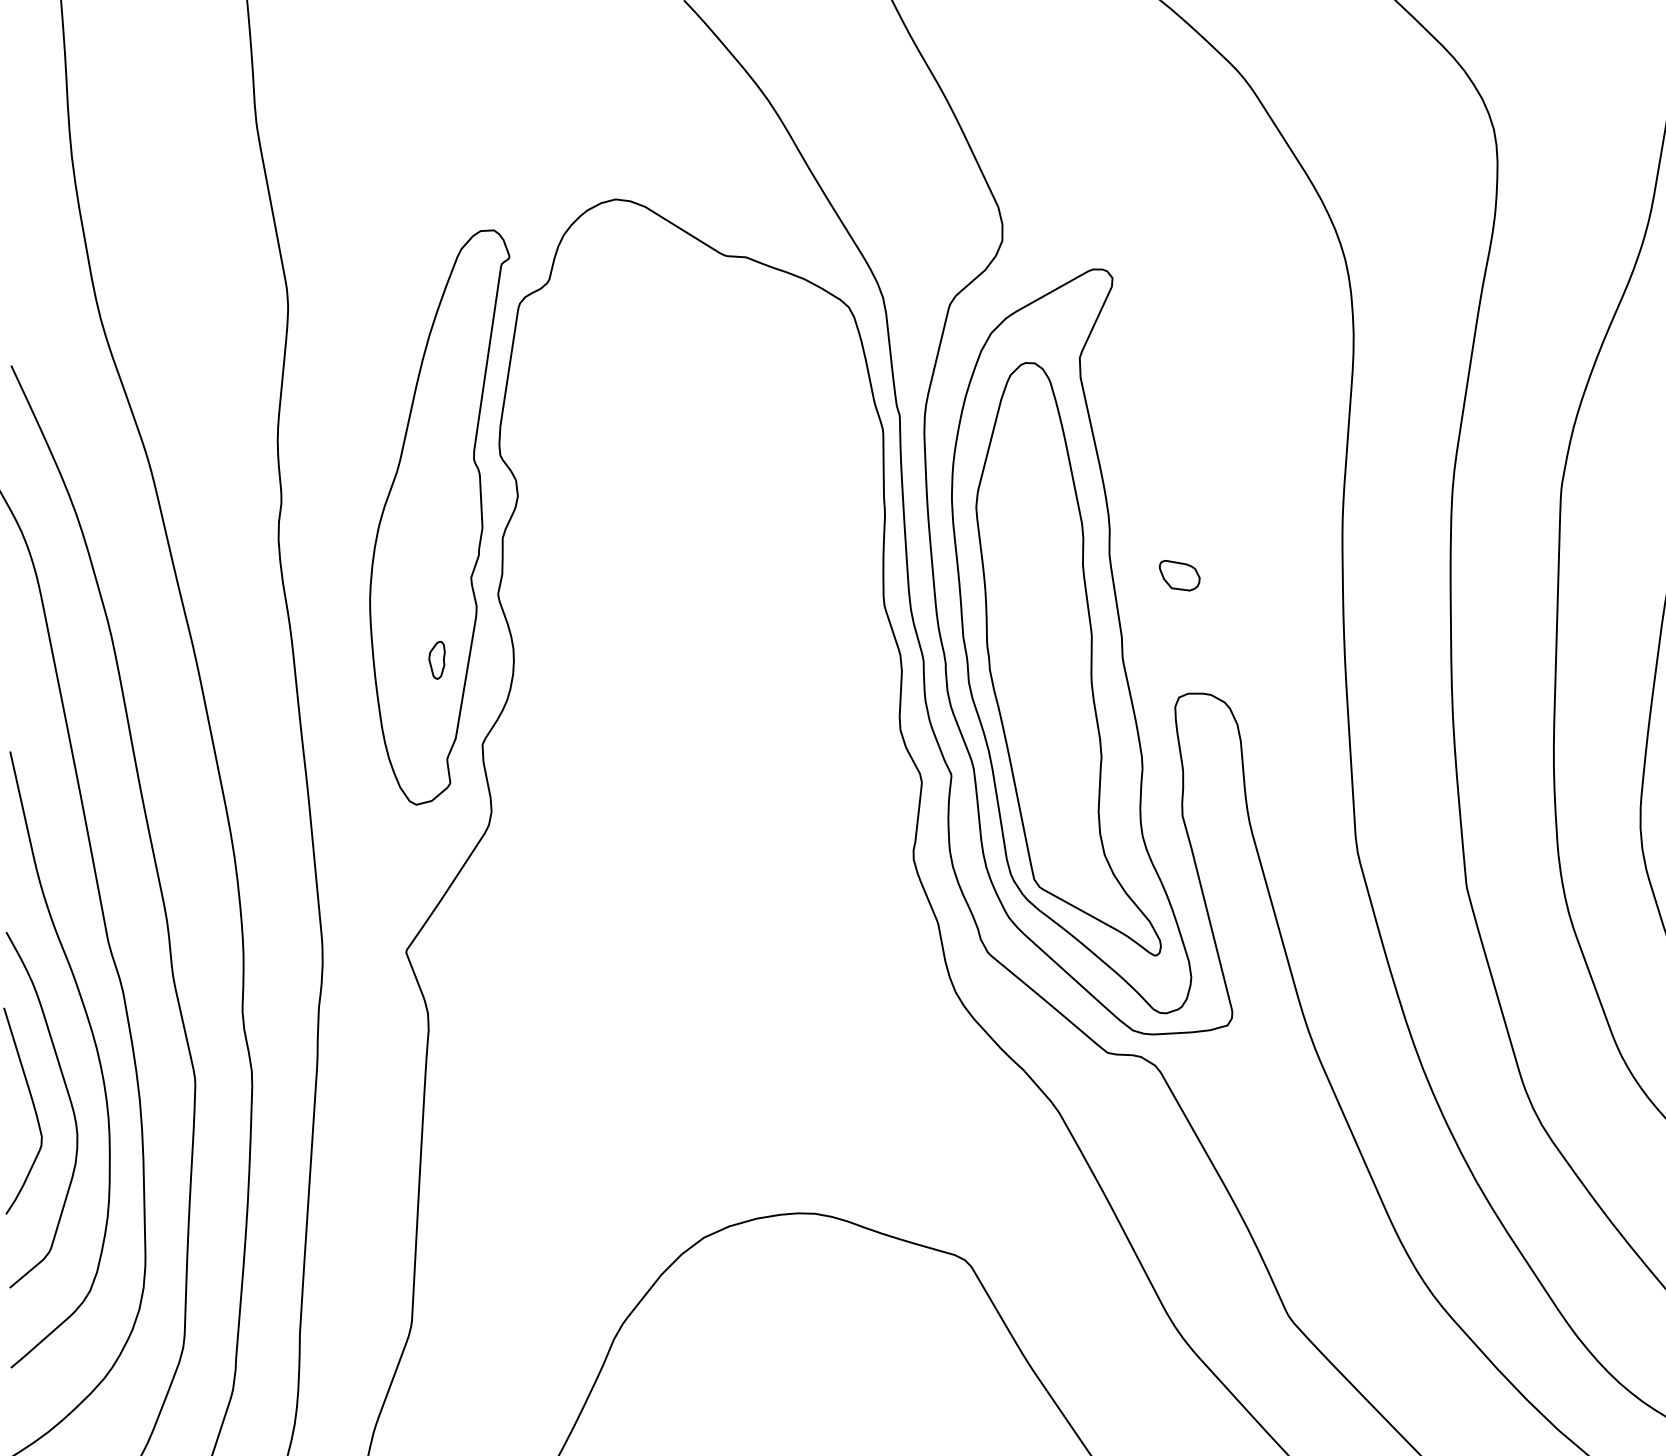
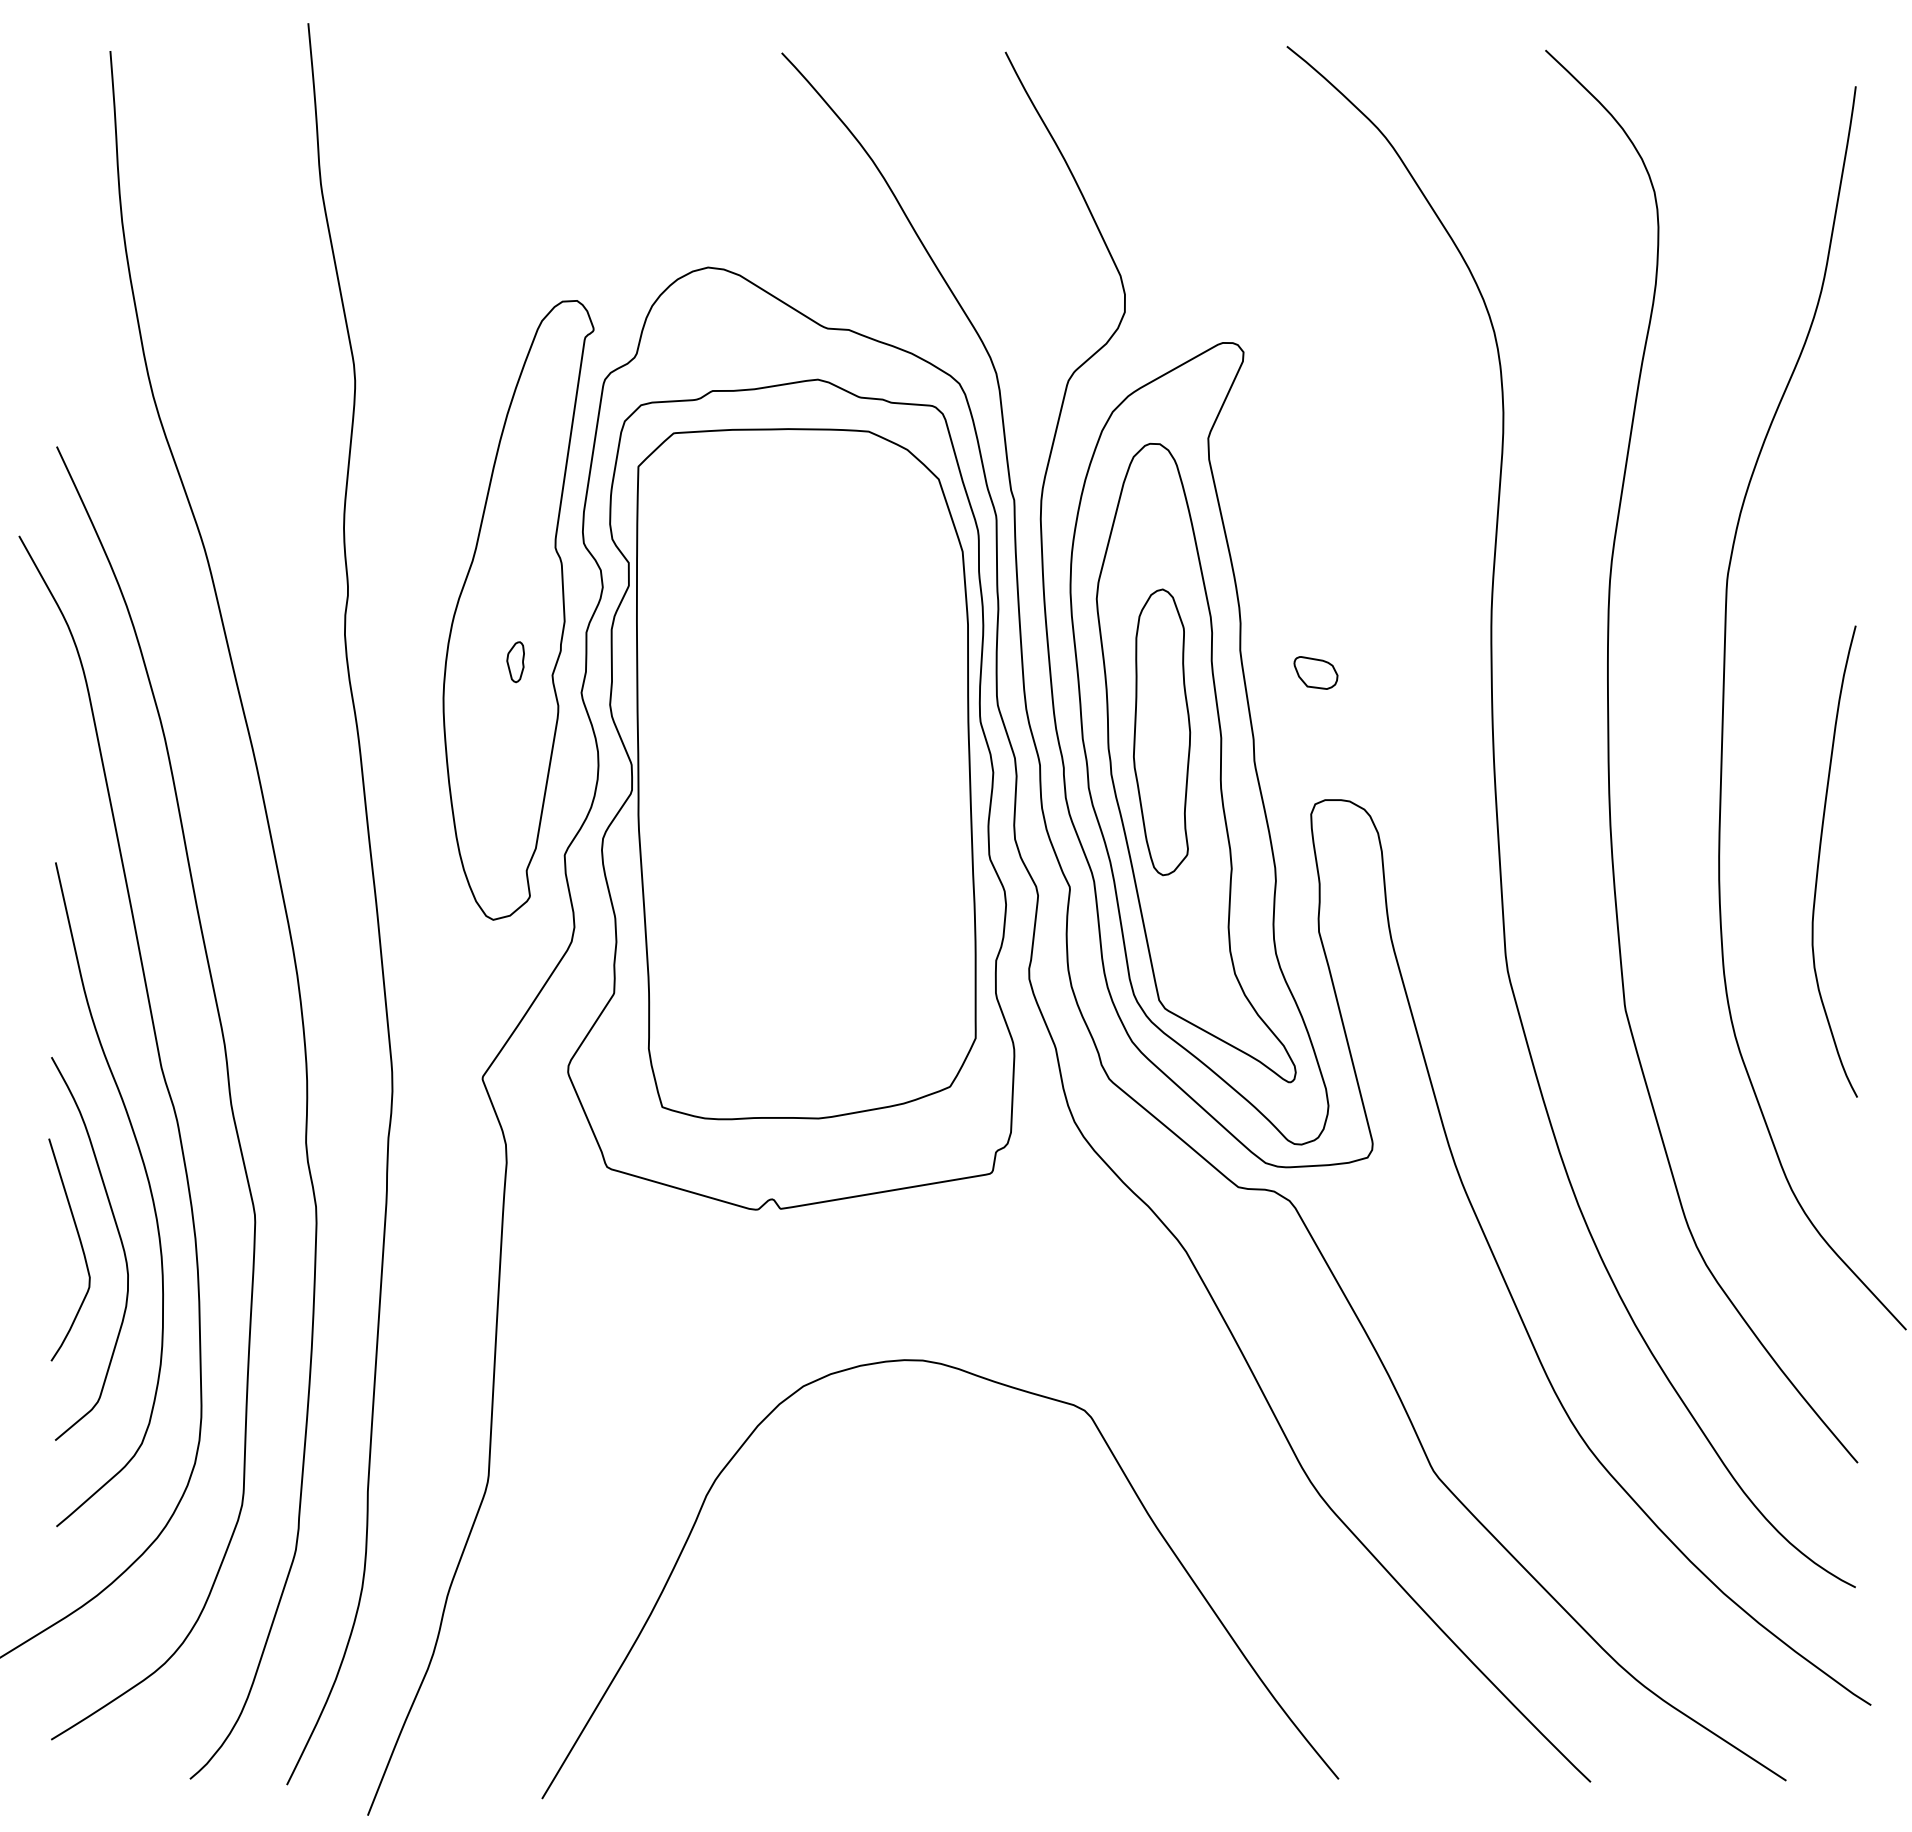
part: (1037, 630) -> (1162, 732), added
part: (436, 660) -> (515, 662), moved
part: (693, 688) -> (791, 794), added

